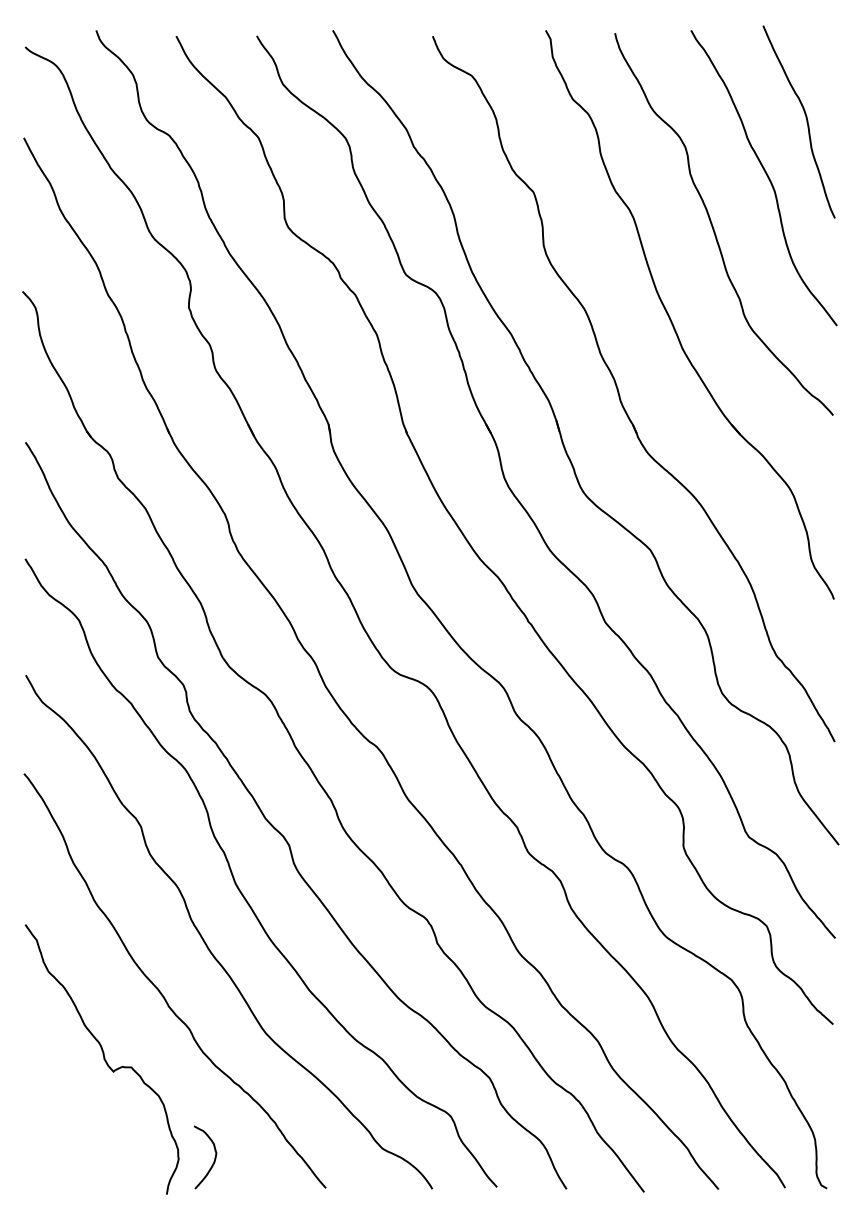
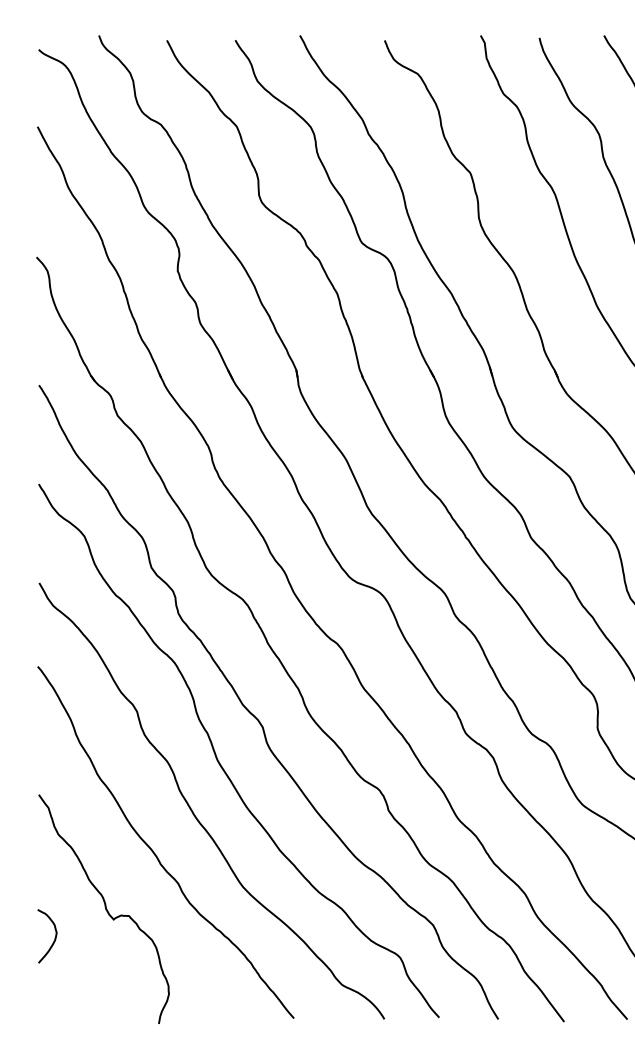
curve: (213, 1161) -> (54, 939), moved

